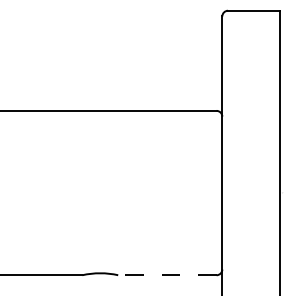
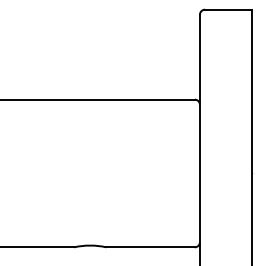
line: (167, 275) -> (150, 247), dashed -> solid

